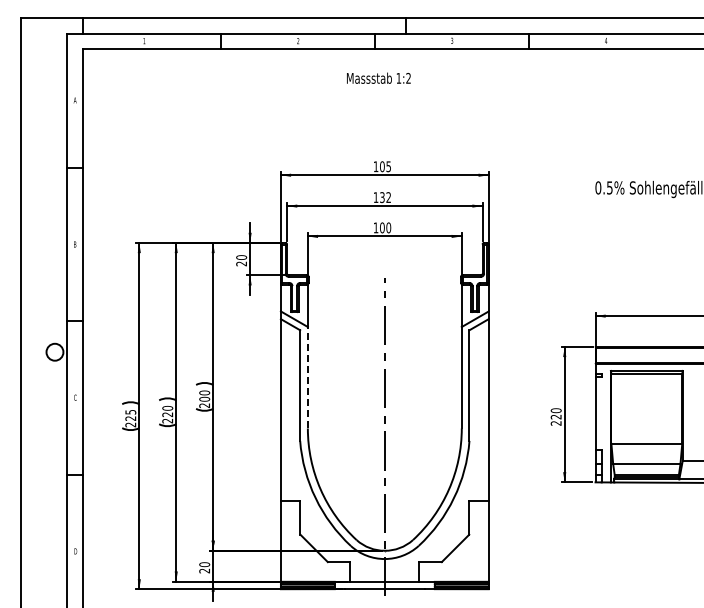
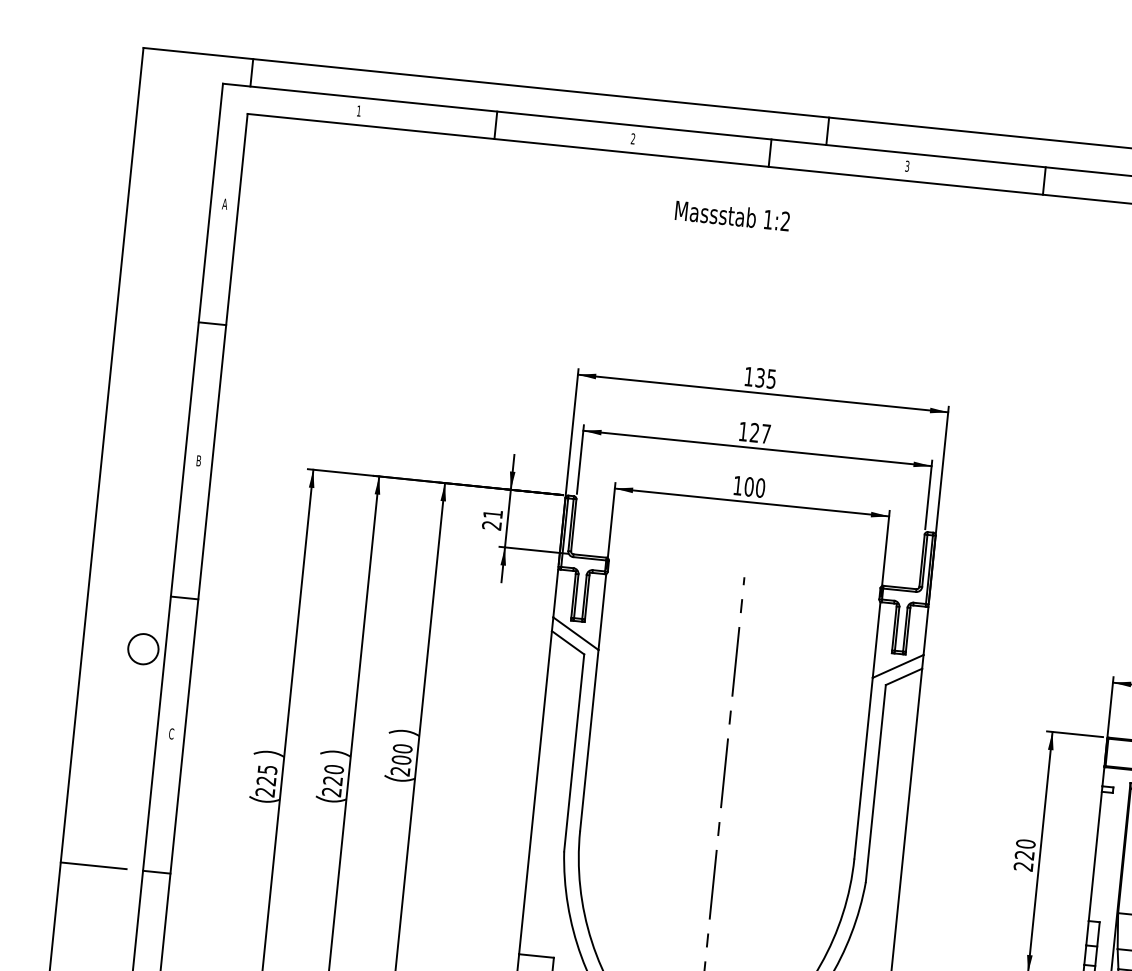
text: (378, 77) -> (732, 214), moved
text: (382, 166) -> (760, 377), 105 -> 135
text: (385, 197) -> (760, 433), 132 -> 127
text: (241, 257) -> (492, 514), 20 -> 21
line: (307, 377) -> (588, 739), dashed -> solid
line: (39, 475) -> (93, 865), added

